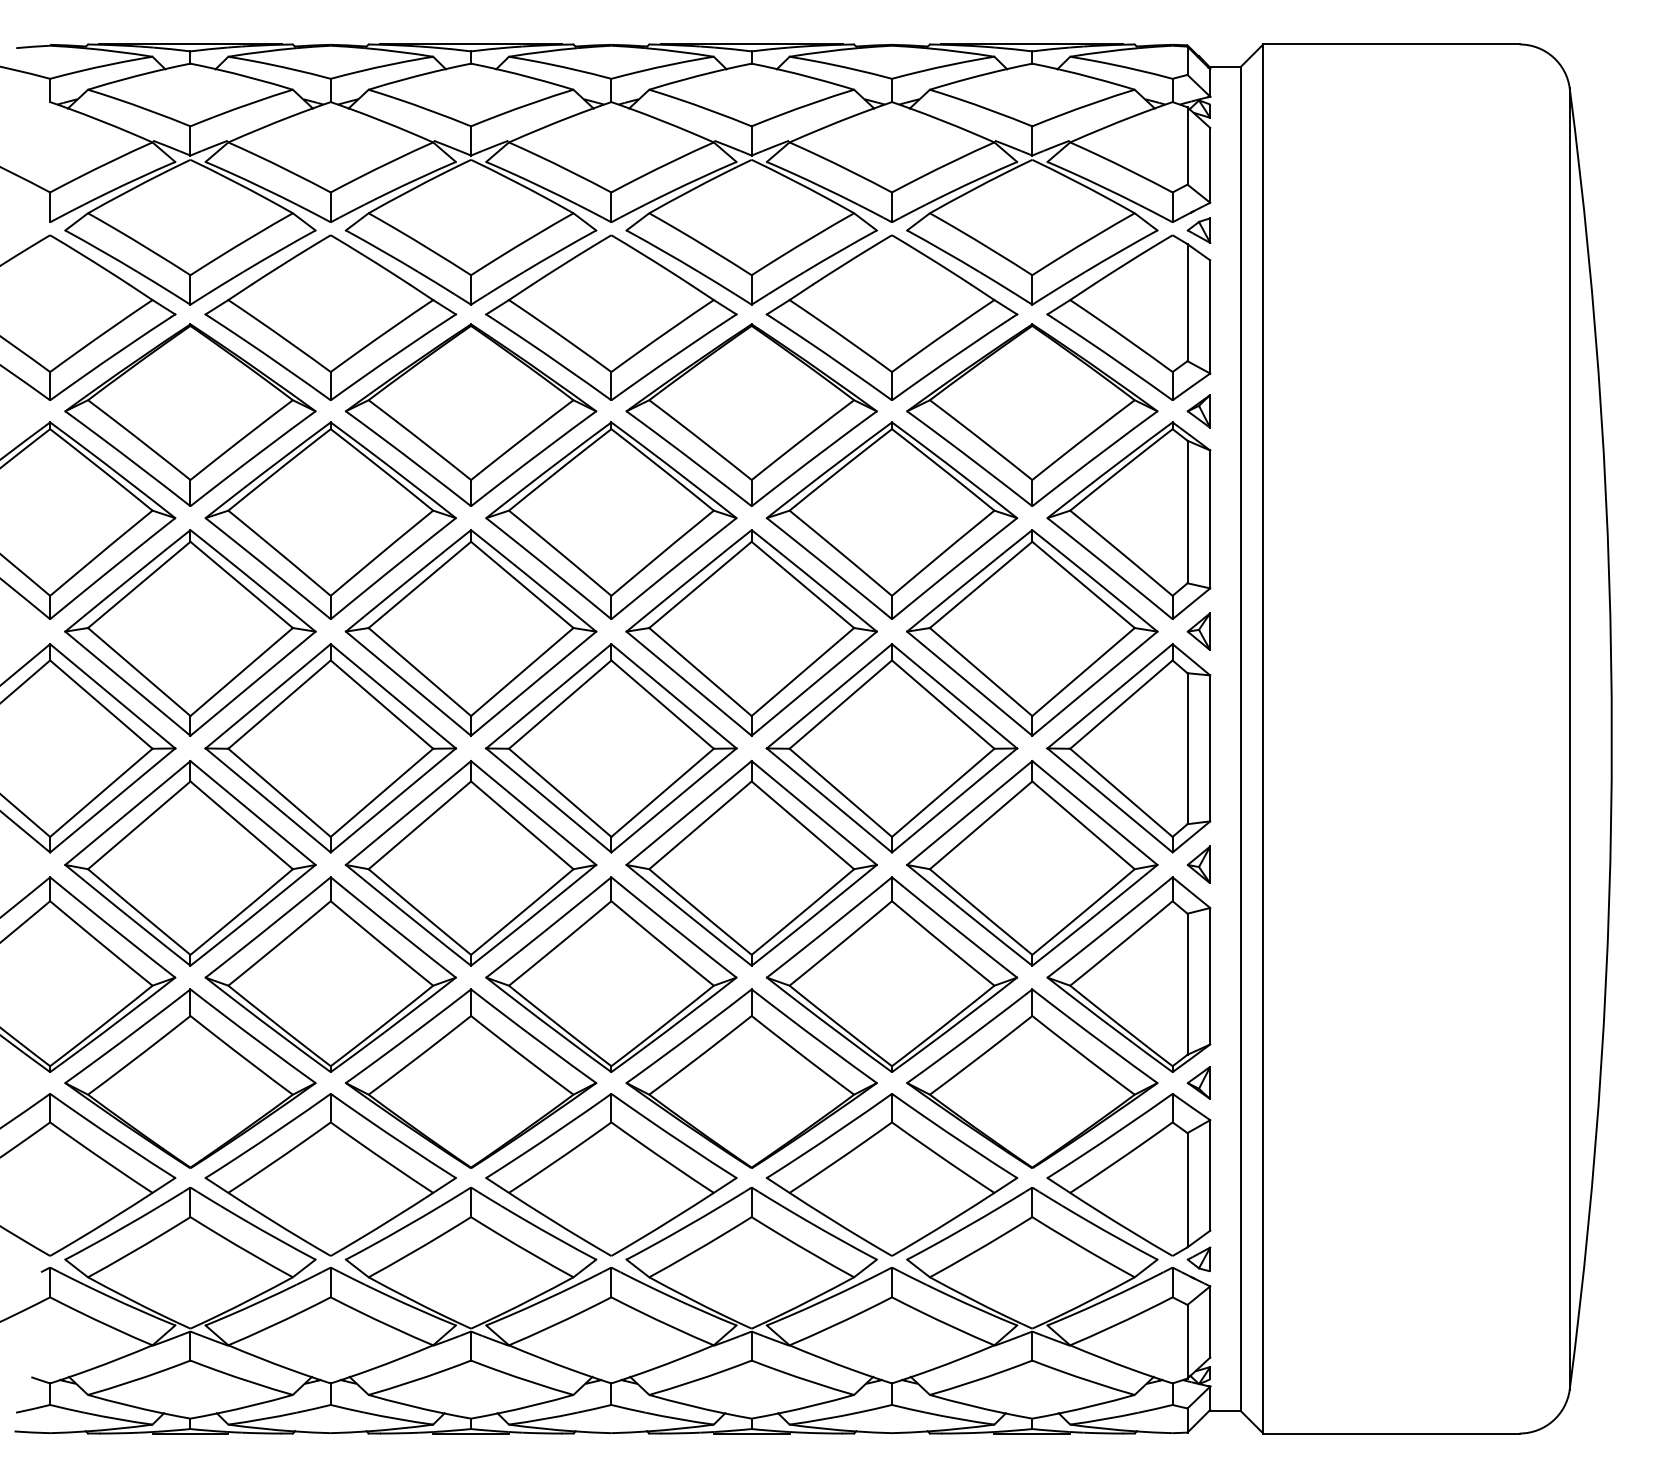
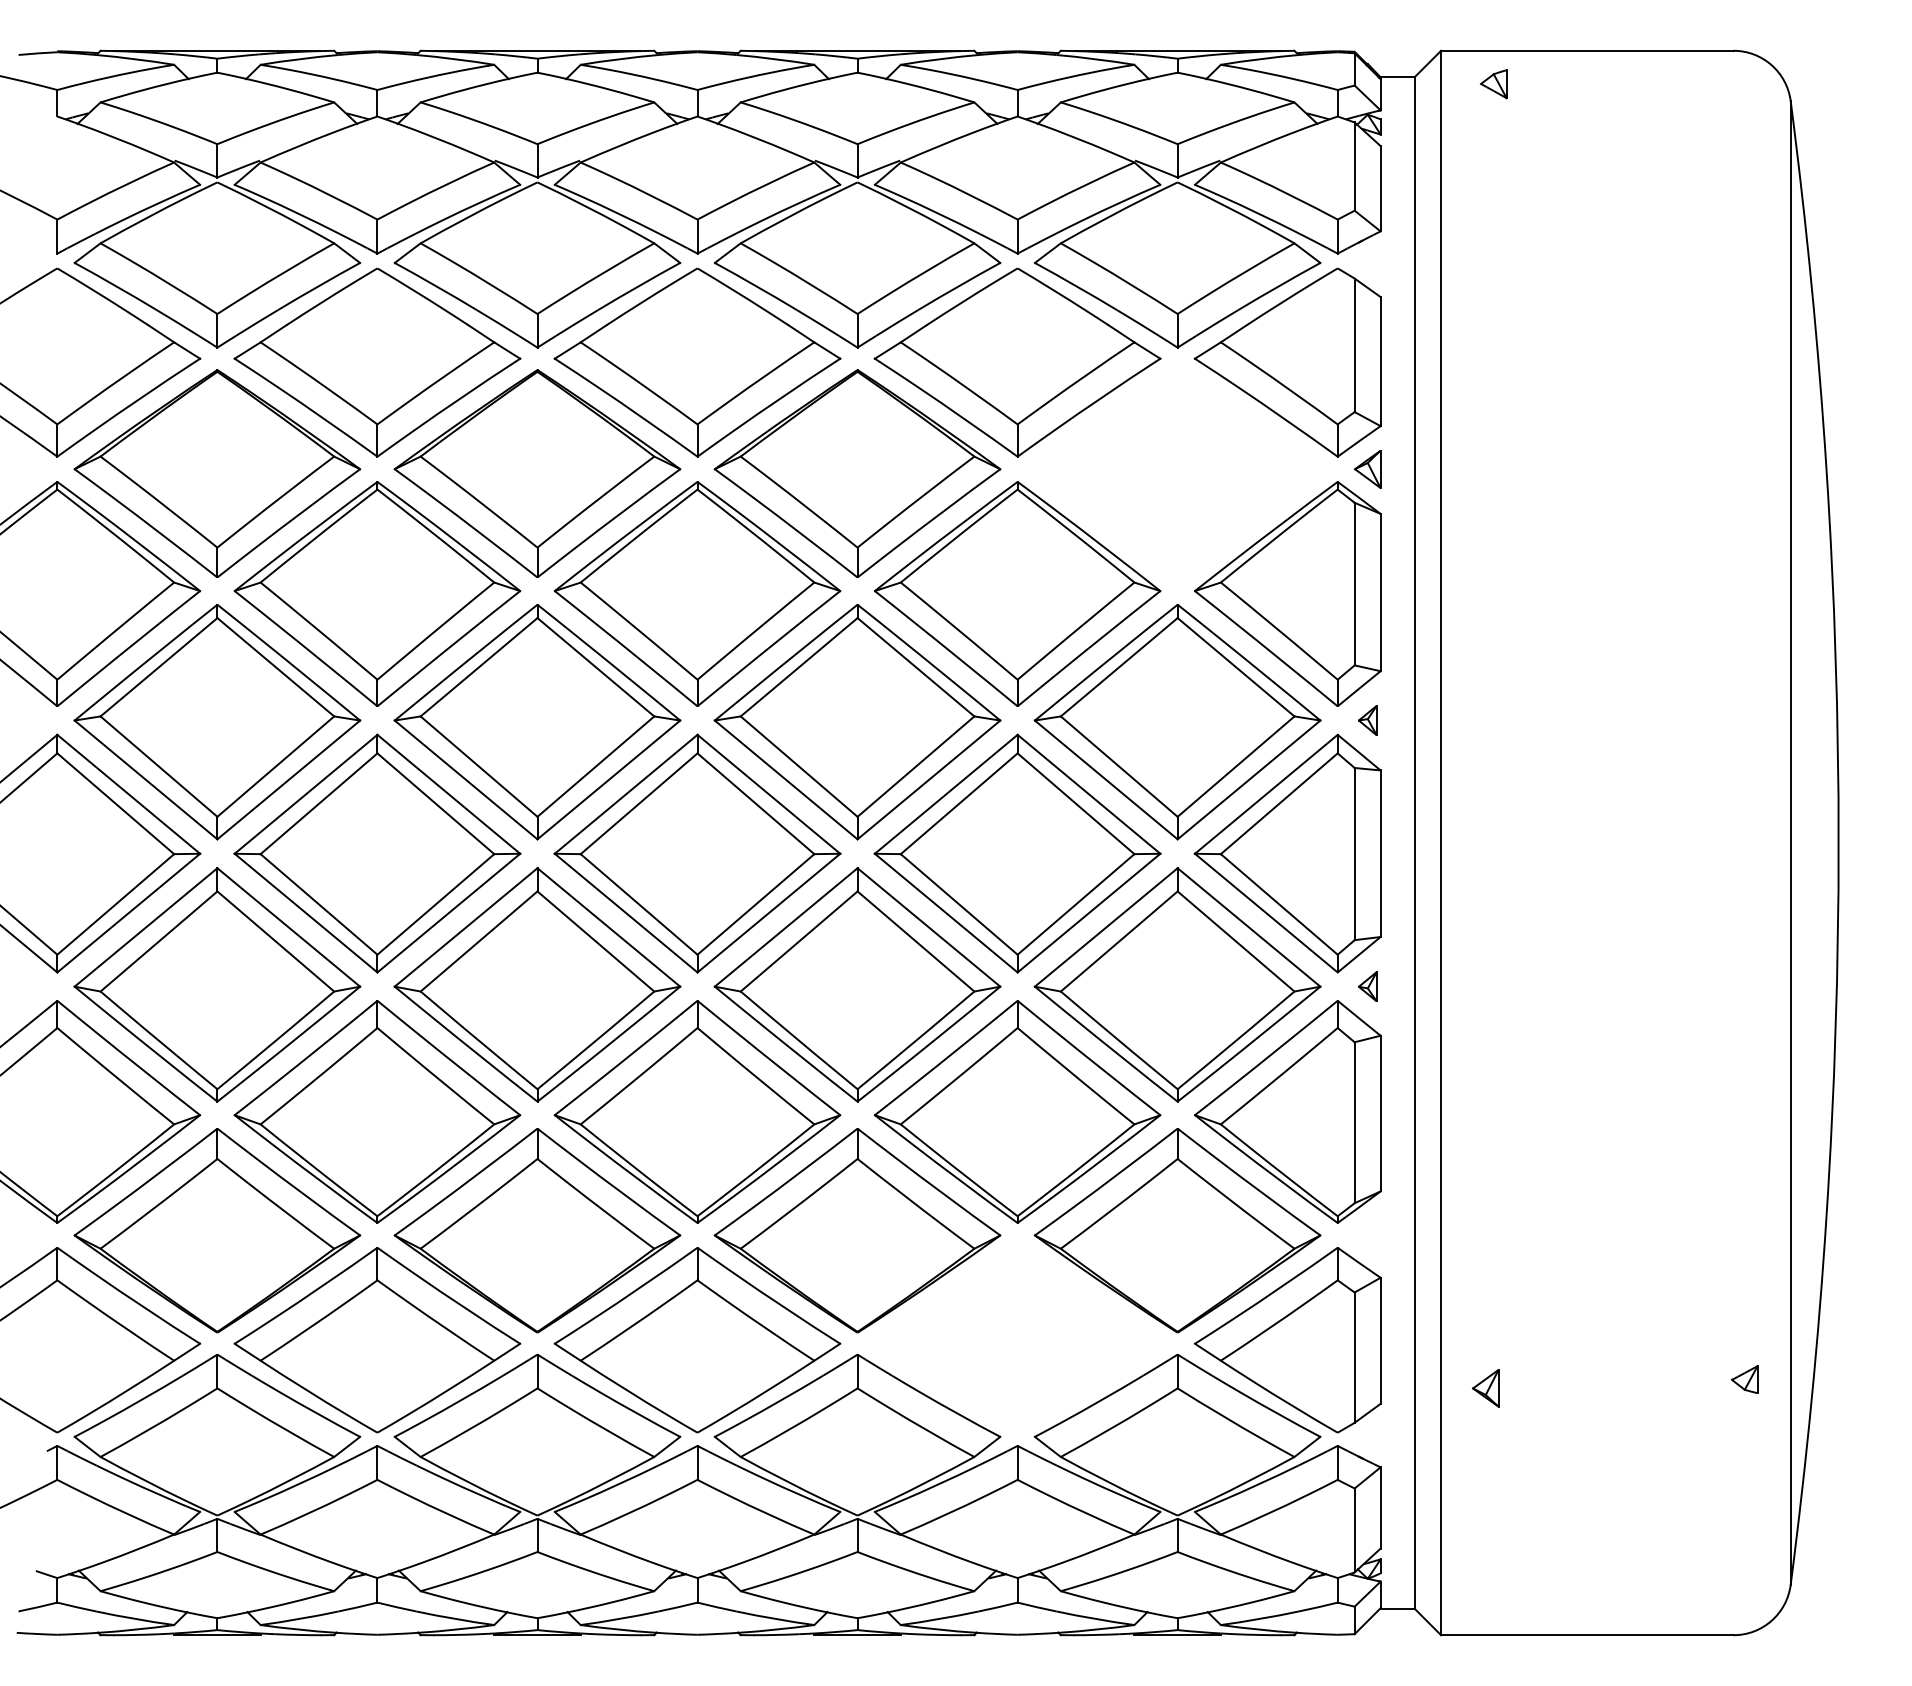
part: (1198, 230) -> (1493, 84), moved
part: (1032, 415) -> (1177, 473), removed
part: (1198, 631) -> (1367, 720), size x0.7
part: (1198, 864) -> (1367, 986), size x0.7
part: (1198, 1083) -> (1485, 1388), moved
part: (891, 1175) -> (1017, 1340), removed
part: (1198, 1259) -> (1744, 1379), moved

